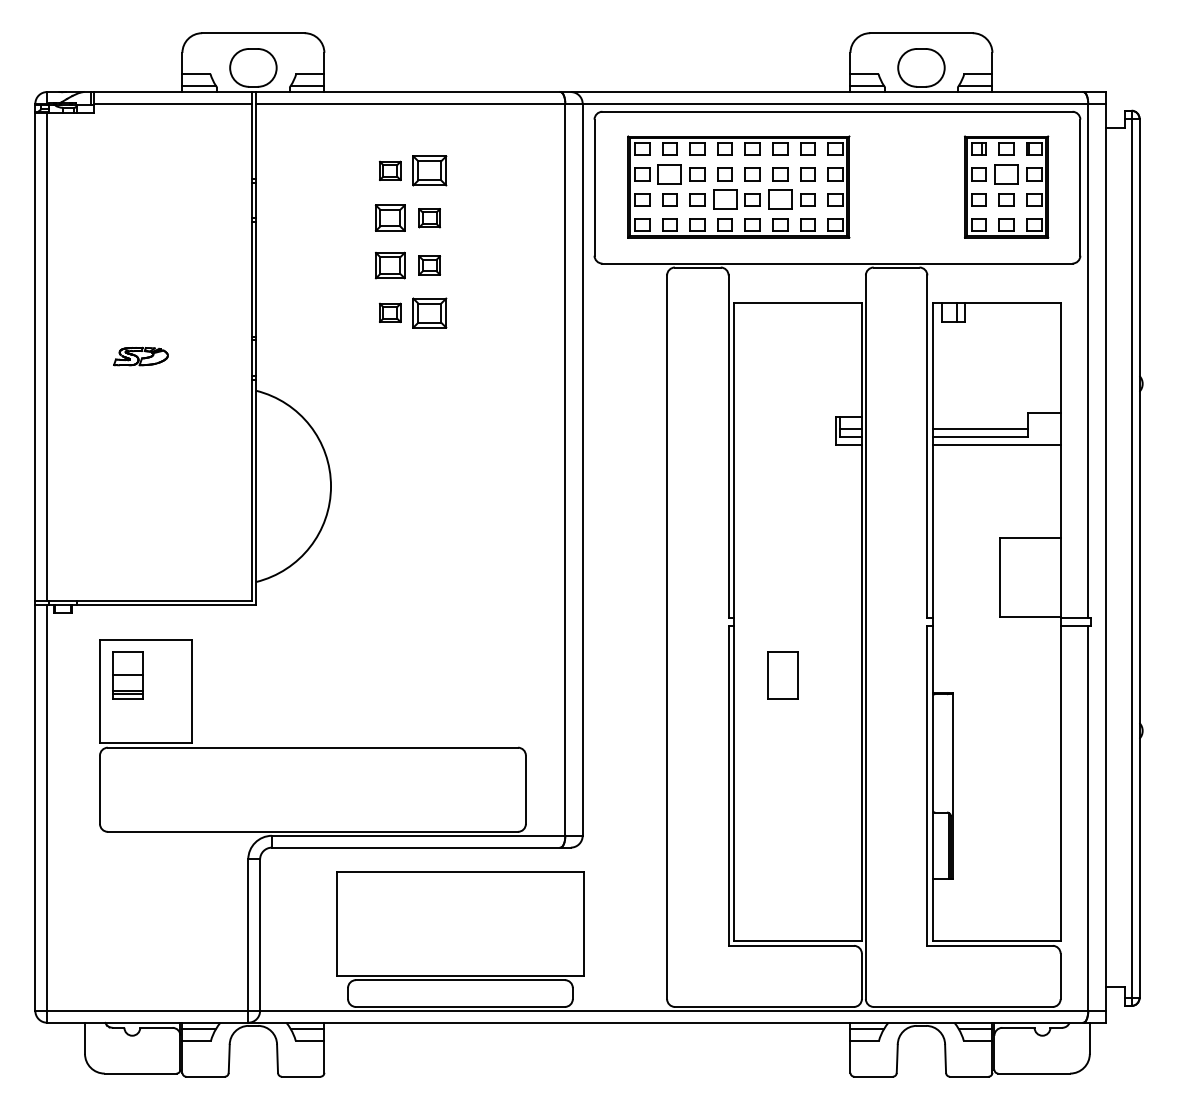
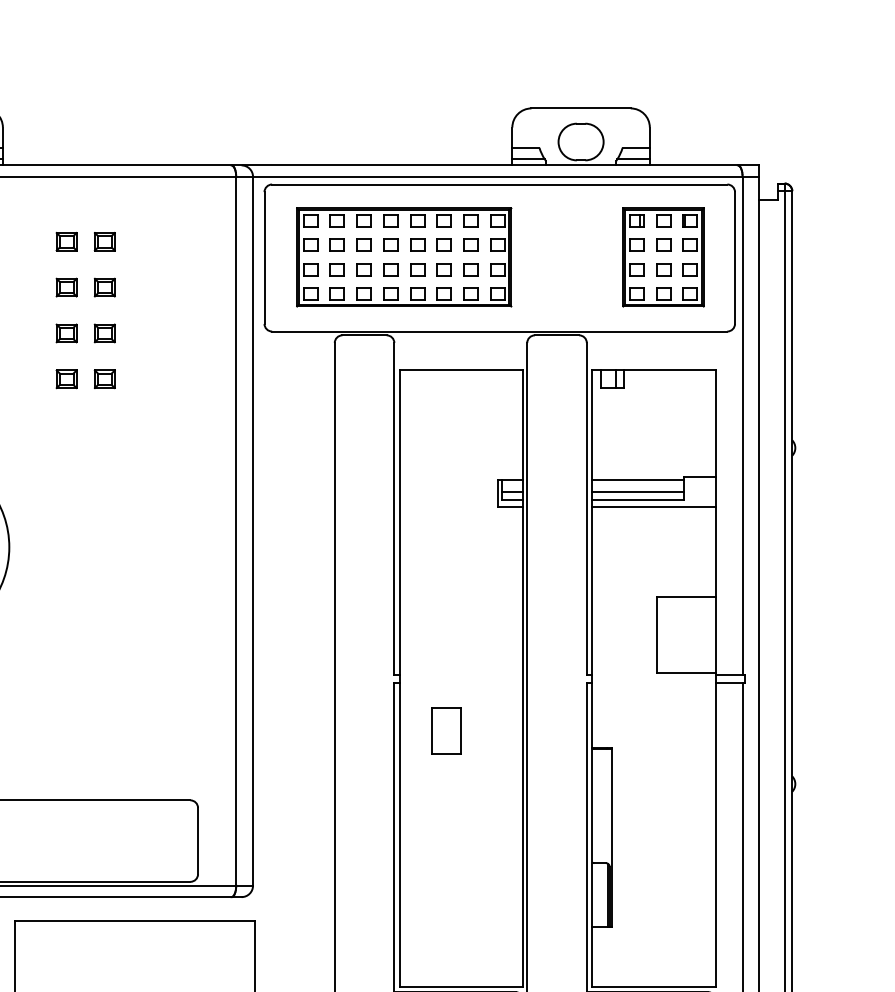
part: (429, 170) -> (104, 241), size x0.62
part: (669, 174) -> (337, 245), size x0.62
part: (1006, 174) -> (663, 245), size x0.62
part: (724, 199) -> (390, 269), size x0.62
part: (780, 199) -> (444, 269), size x0.62
part: (389, 218) -> (65, 287), size x0.71
part: (389, 265) -> (65, 333), size x0.71
part: (429, 312) -> (104, 378), size x0.62
line: (979, 417) -> (637, 480), added

